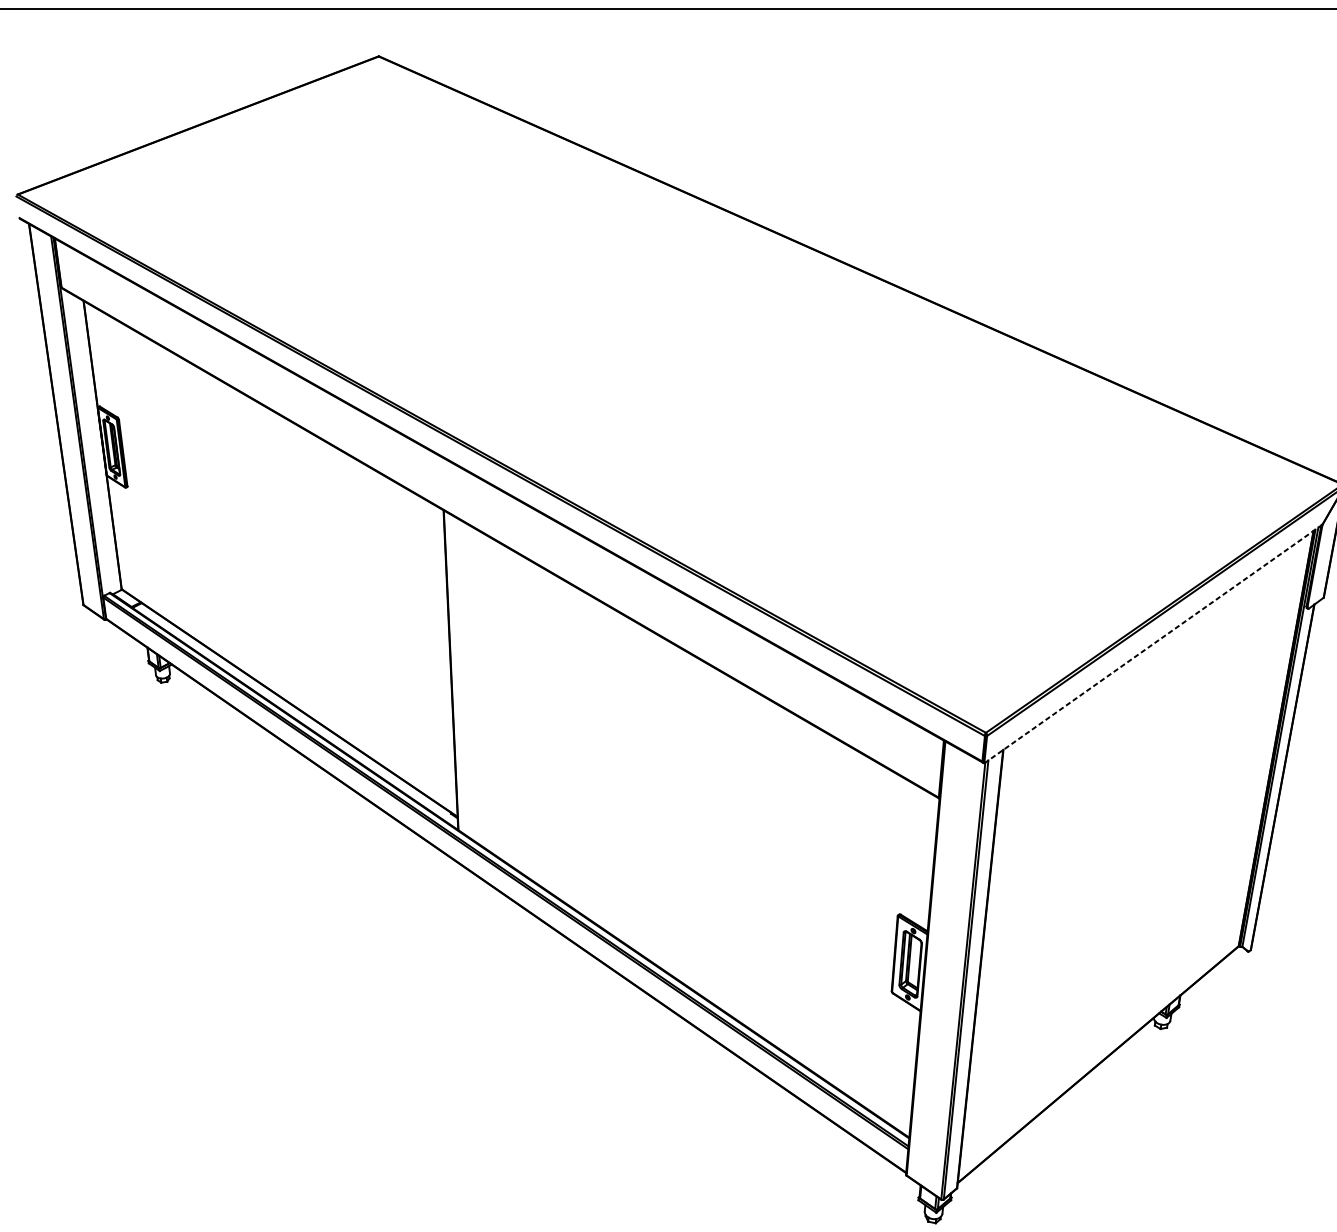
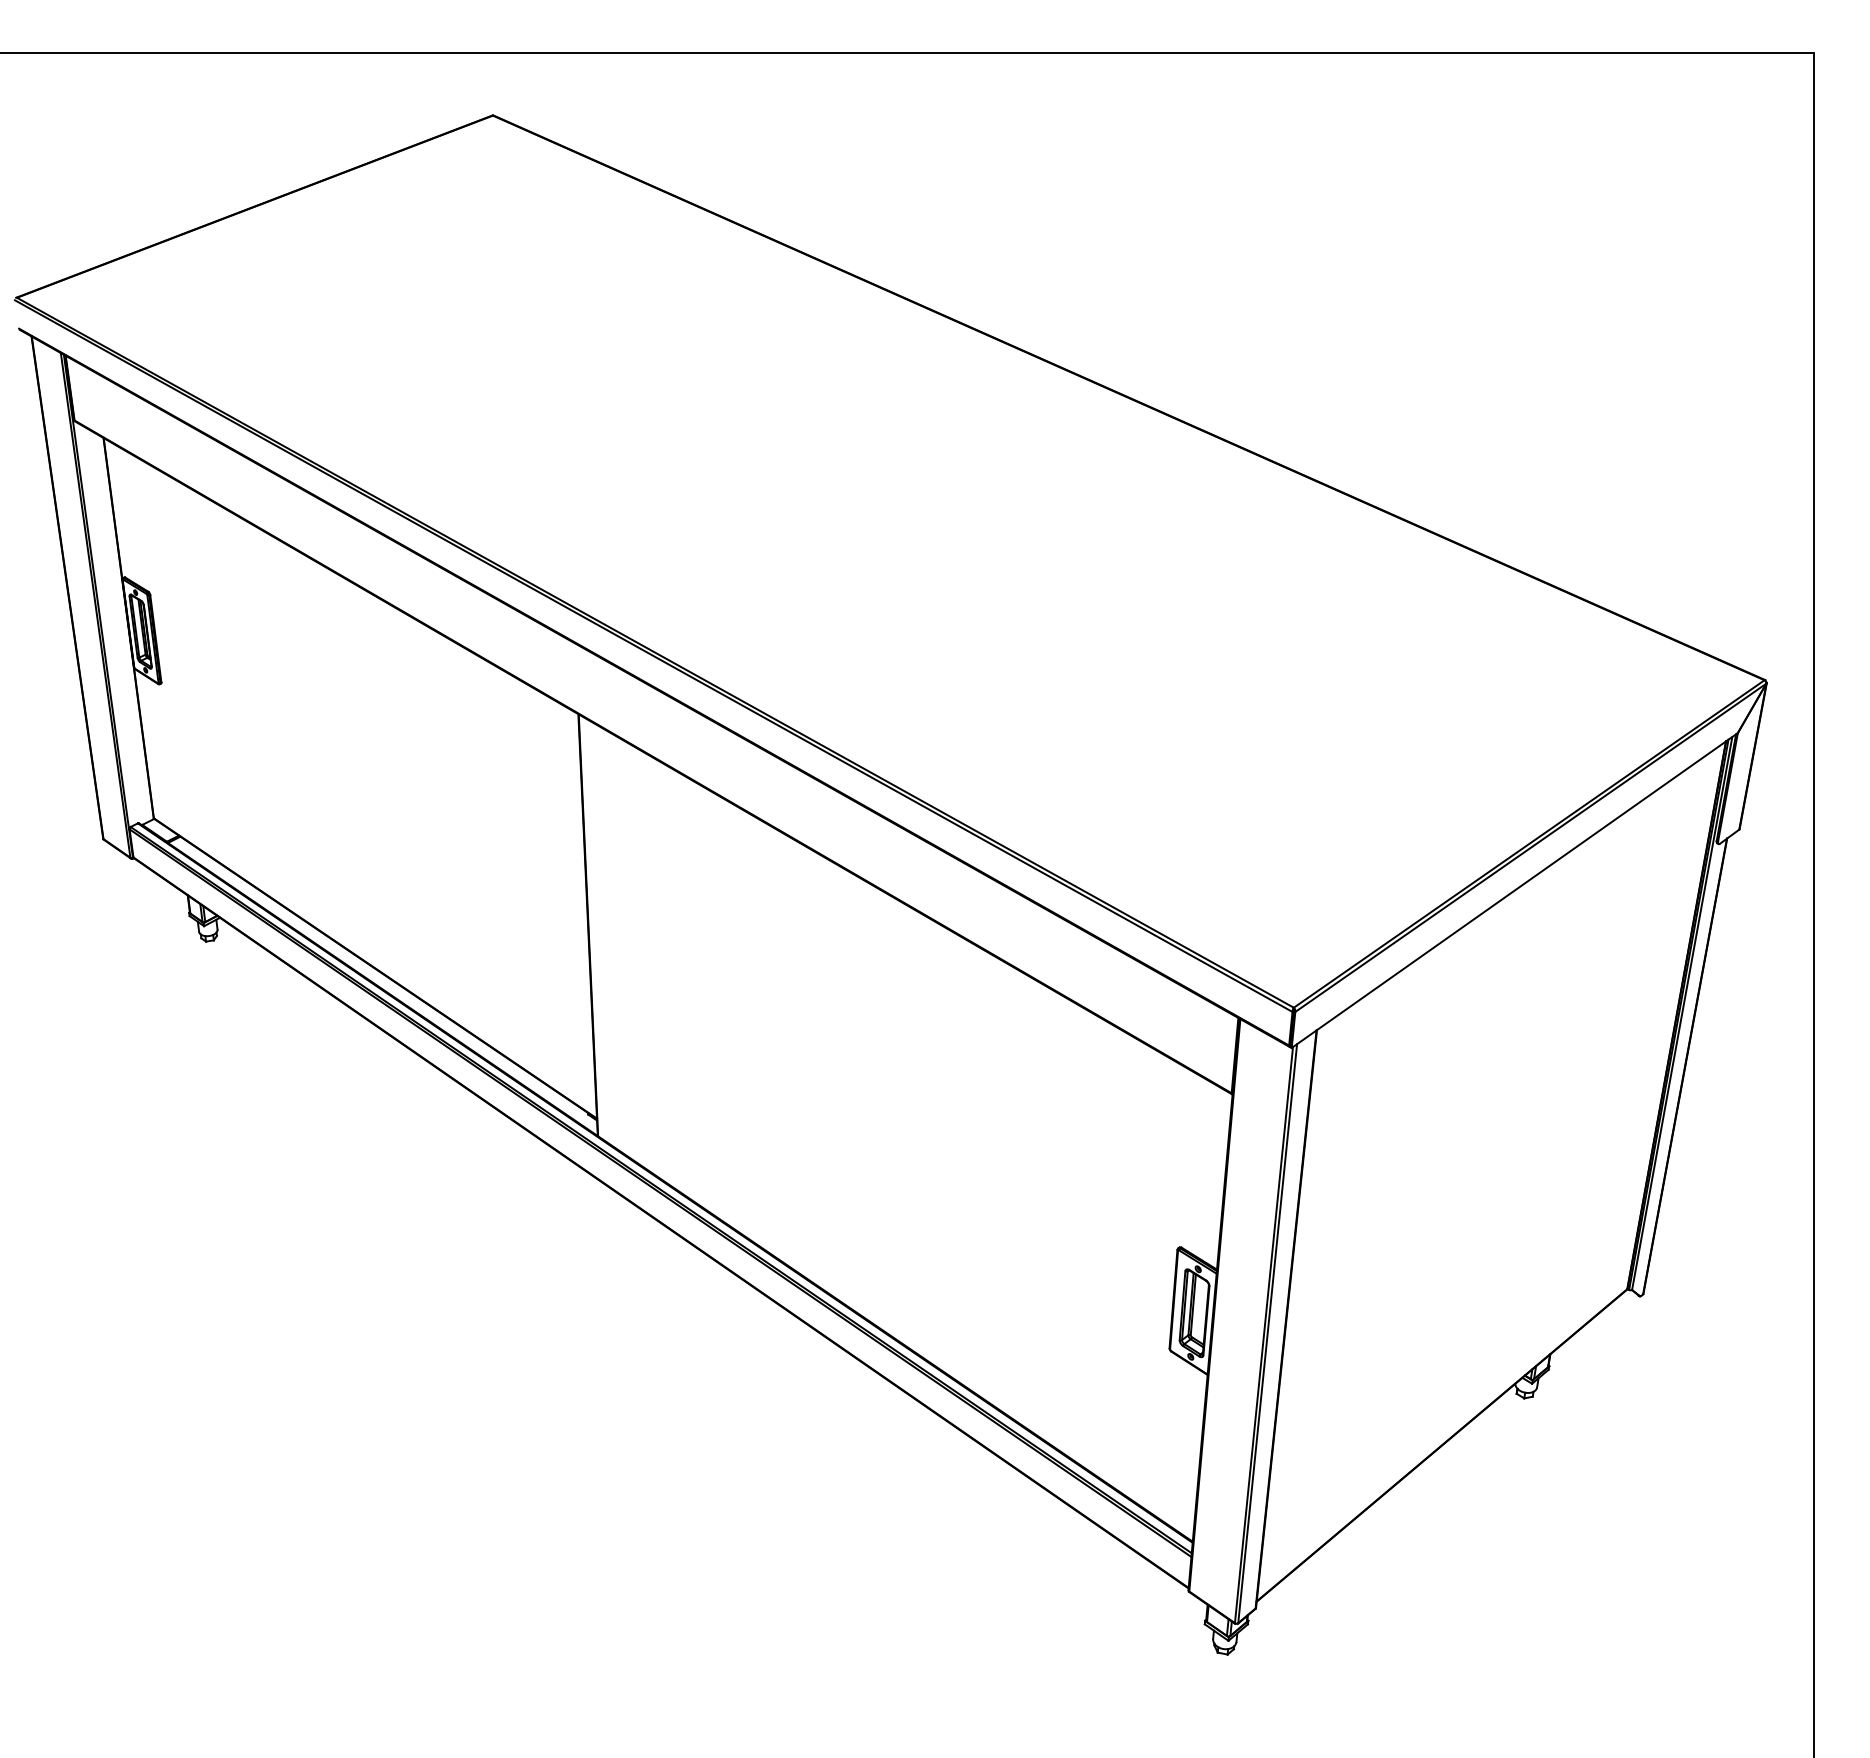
line: (1153, 643) -> (1514, 890), dashed -> solid

